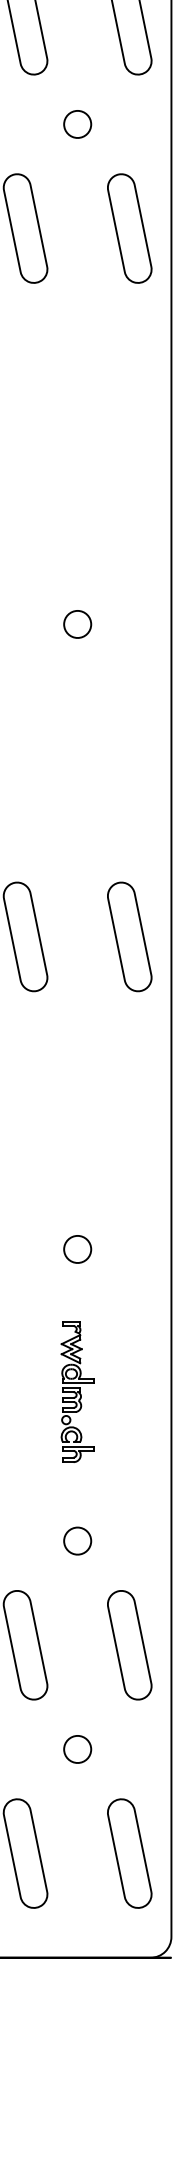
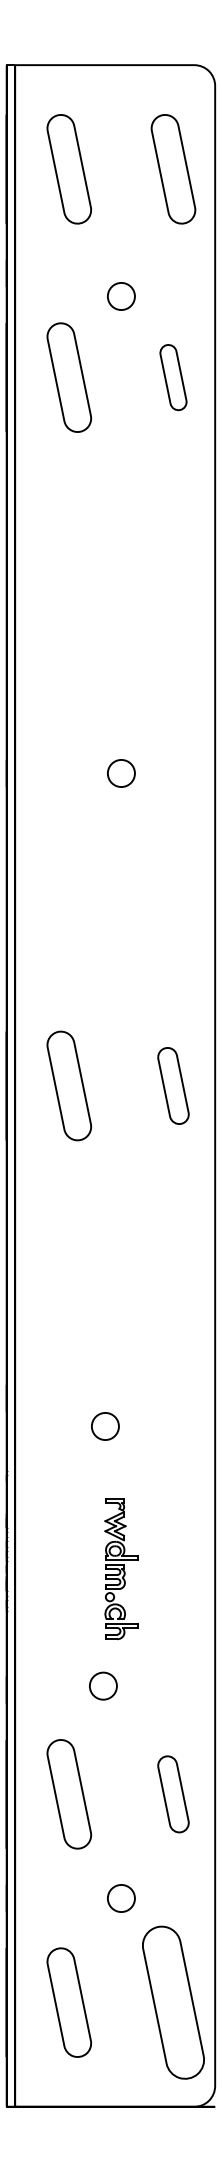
part: (77, 124) -> (121, 296), moved
part: (129, 228) -> (173, 377), size x0.6
part: (129, 936) -> (173, 1085), size x0.7
part: (77, 1249) -> (105, 1426), moved
part: (77, 1391) -> (121, 1568), moved
part: (77, 1540) -> (103, 1685), moved
part: (129, 1645) -> (173, 1794), size x0.7
part: (129, 1853) -> (173, 2002), size x1.4

